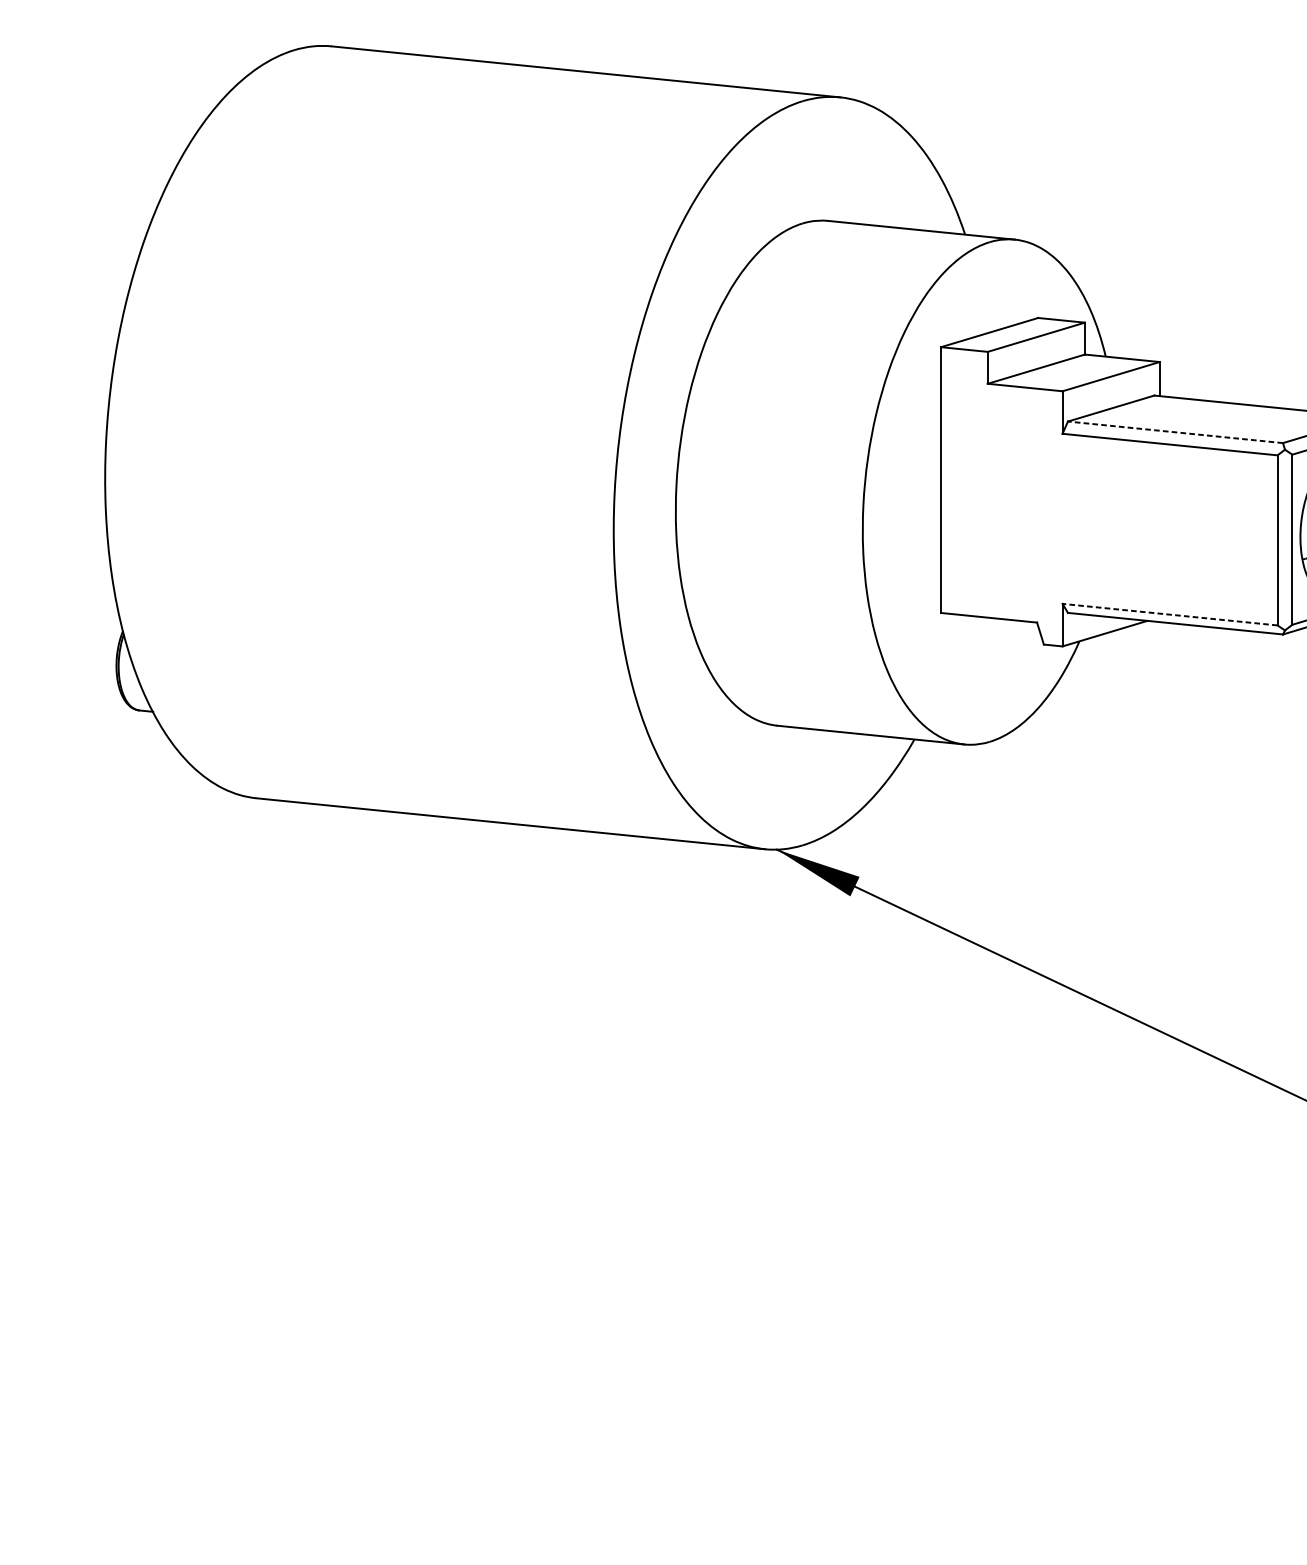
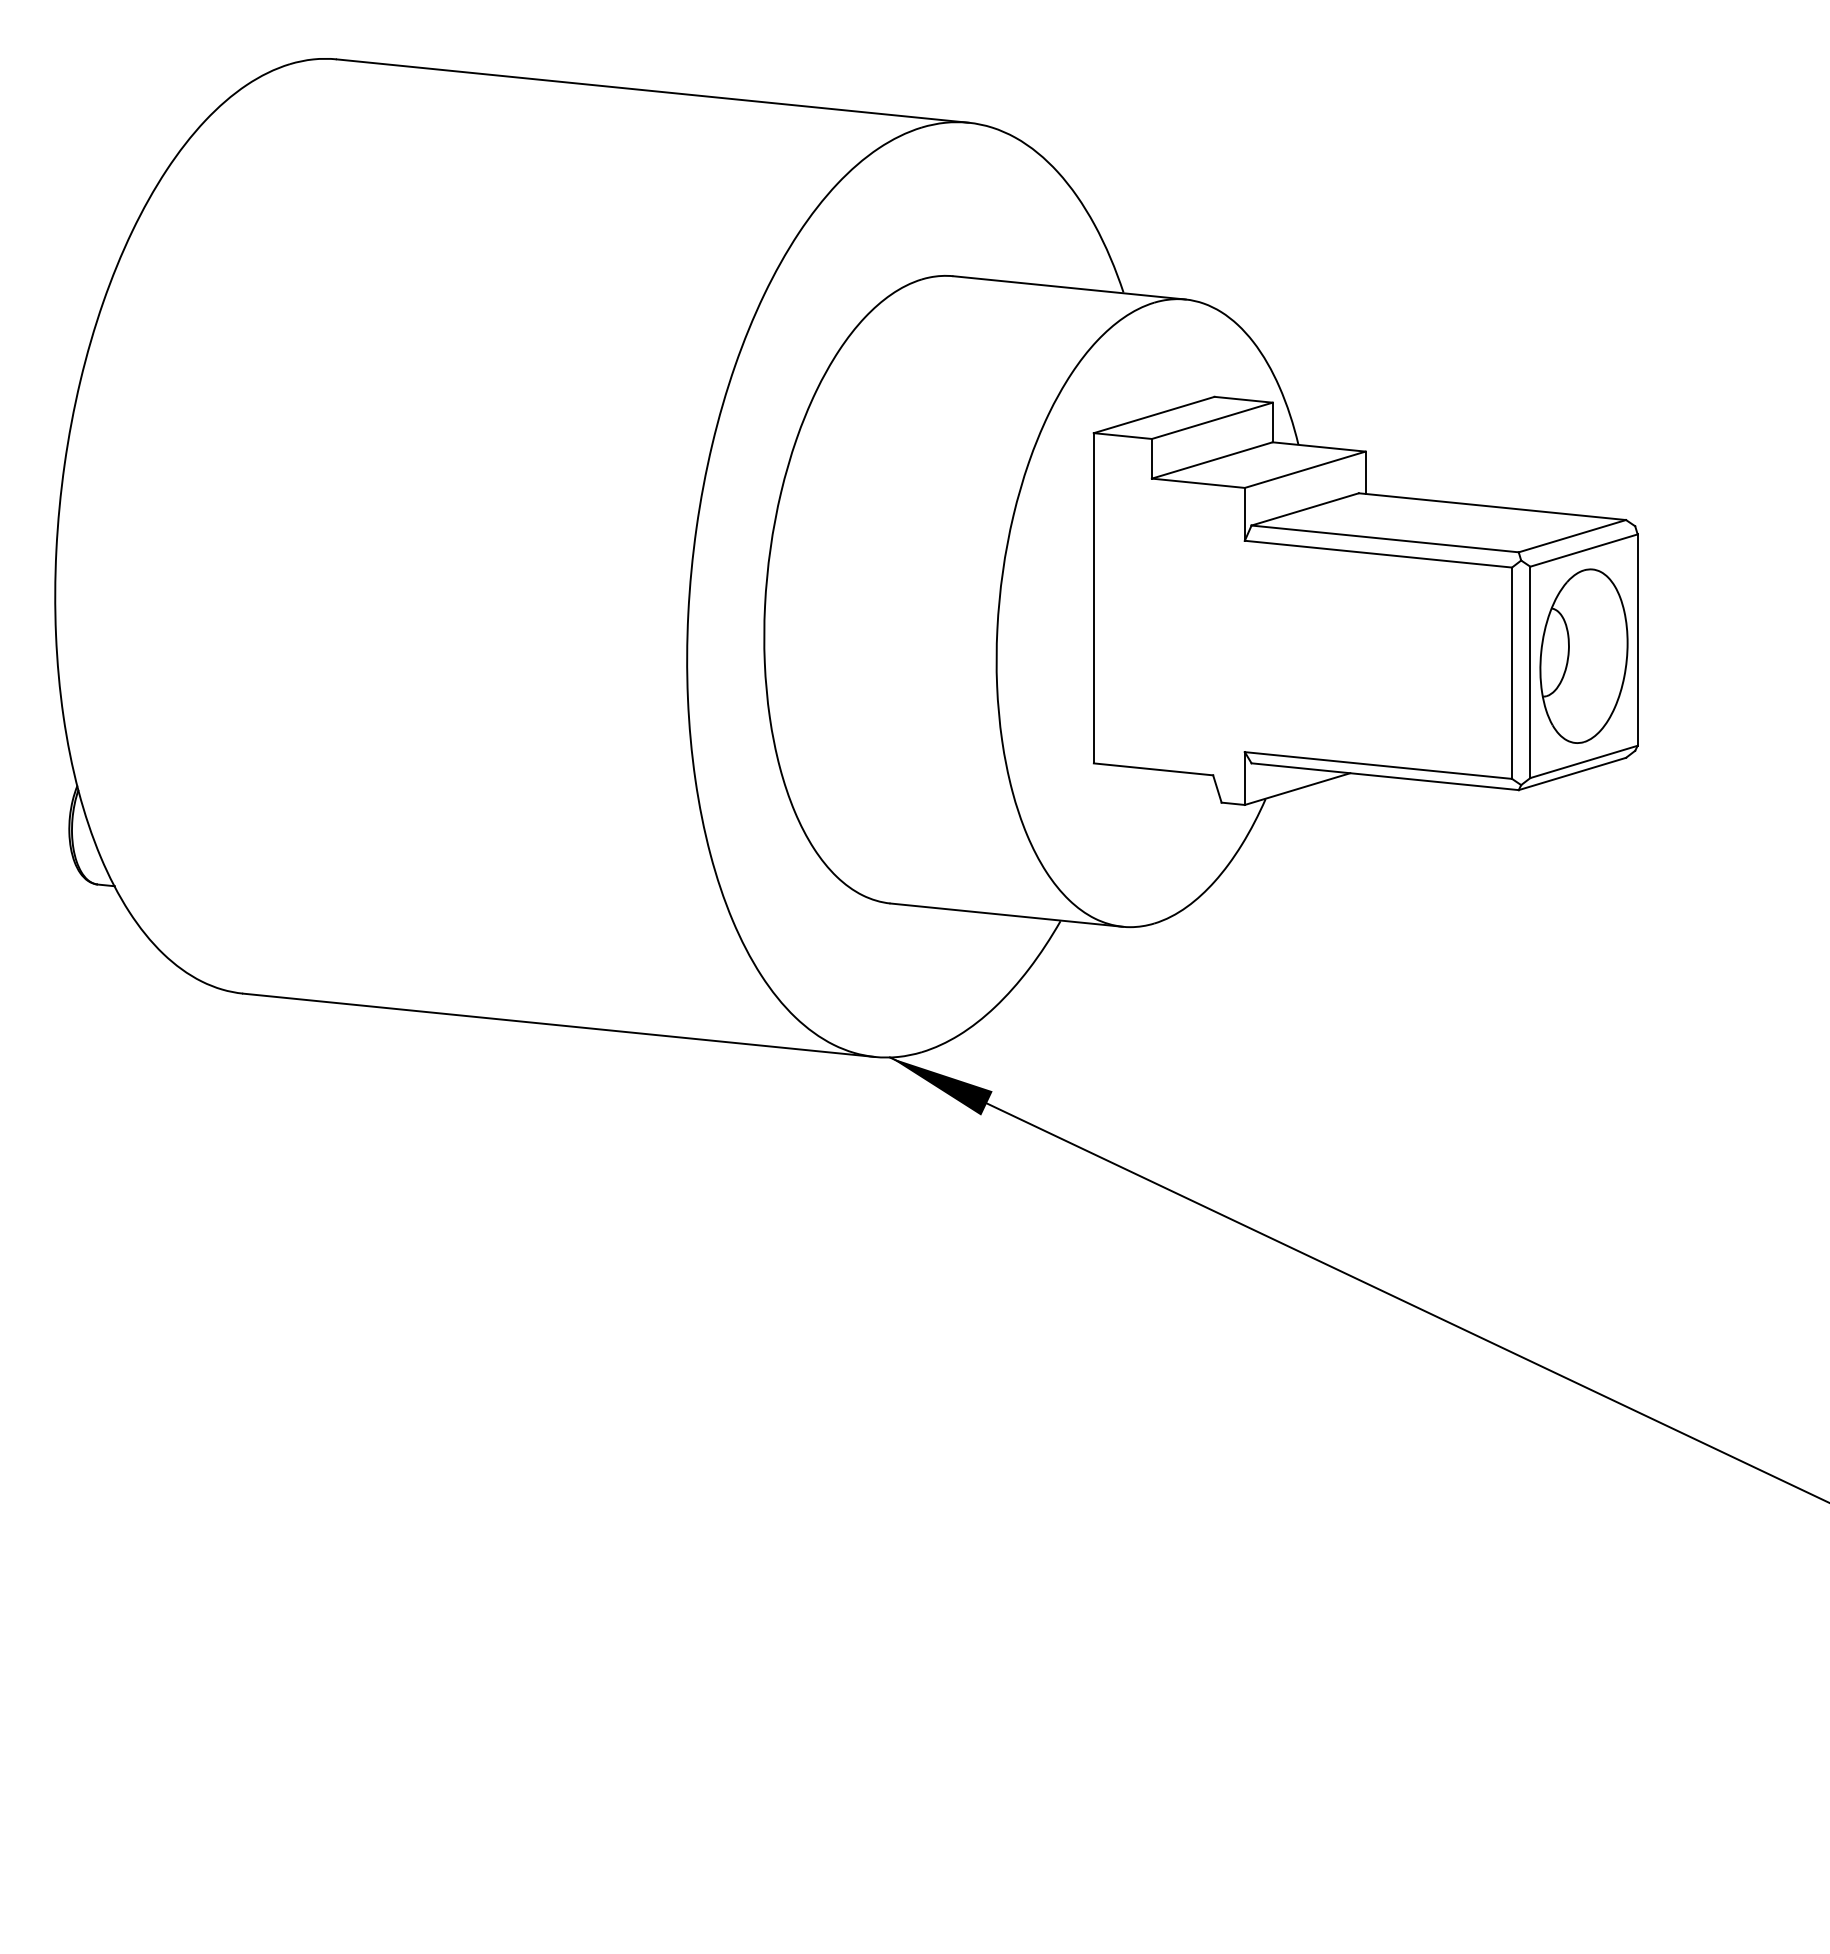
line: (1174, 431) -> (1384, 538), dashed -> solid
line: (1169, 614) -> (1377, 765), dashed -> solid

